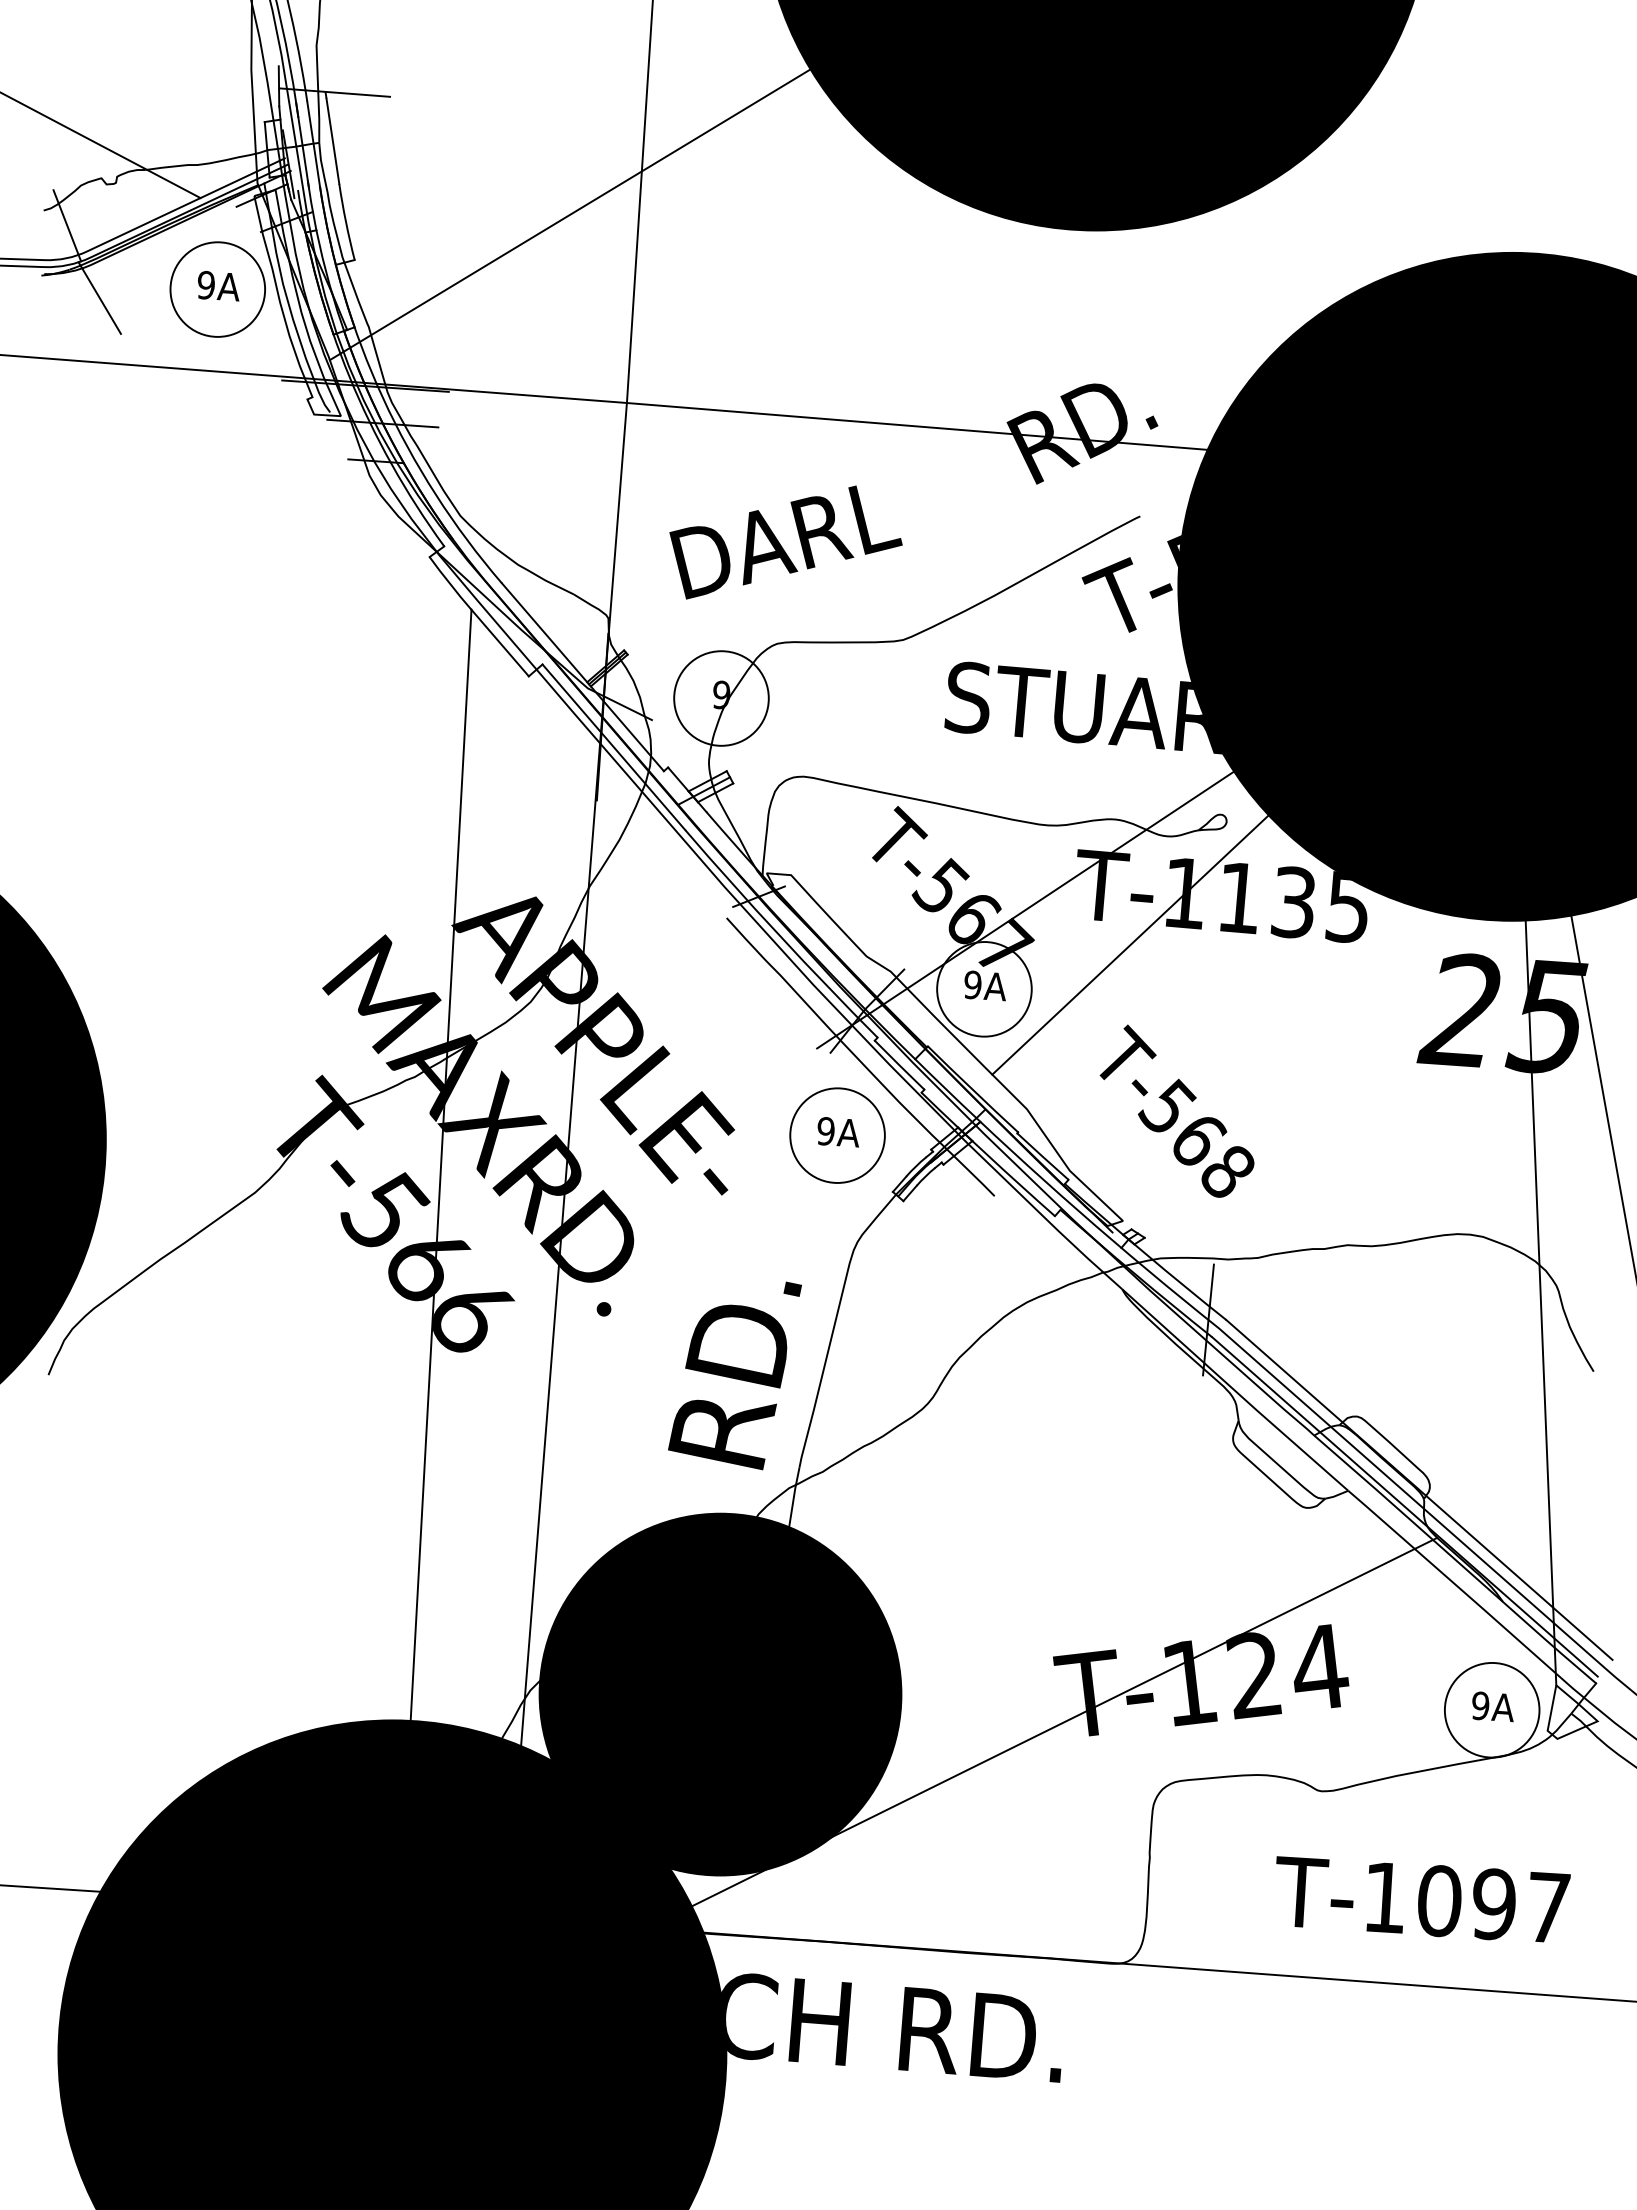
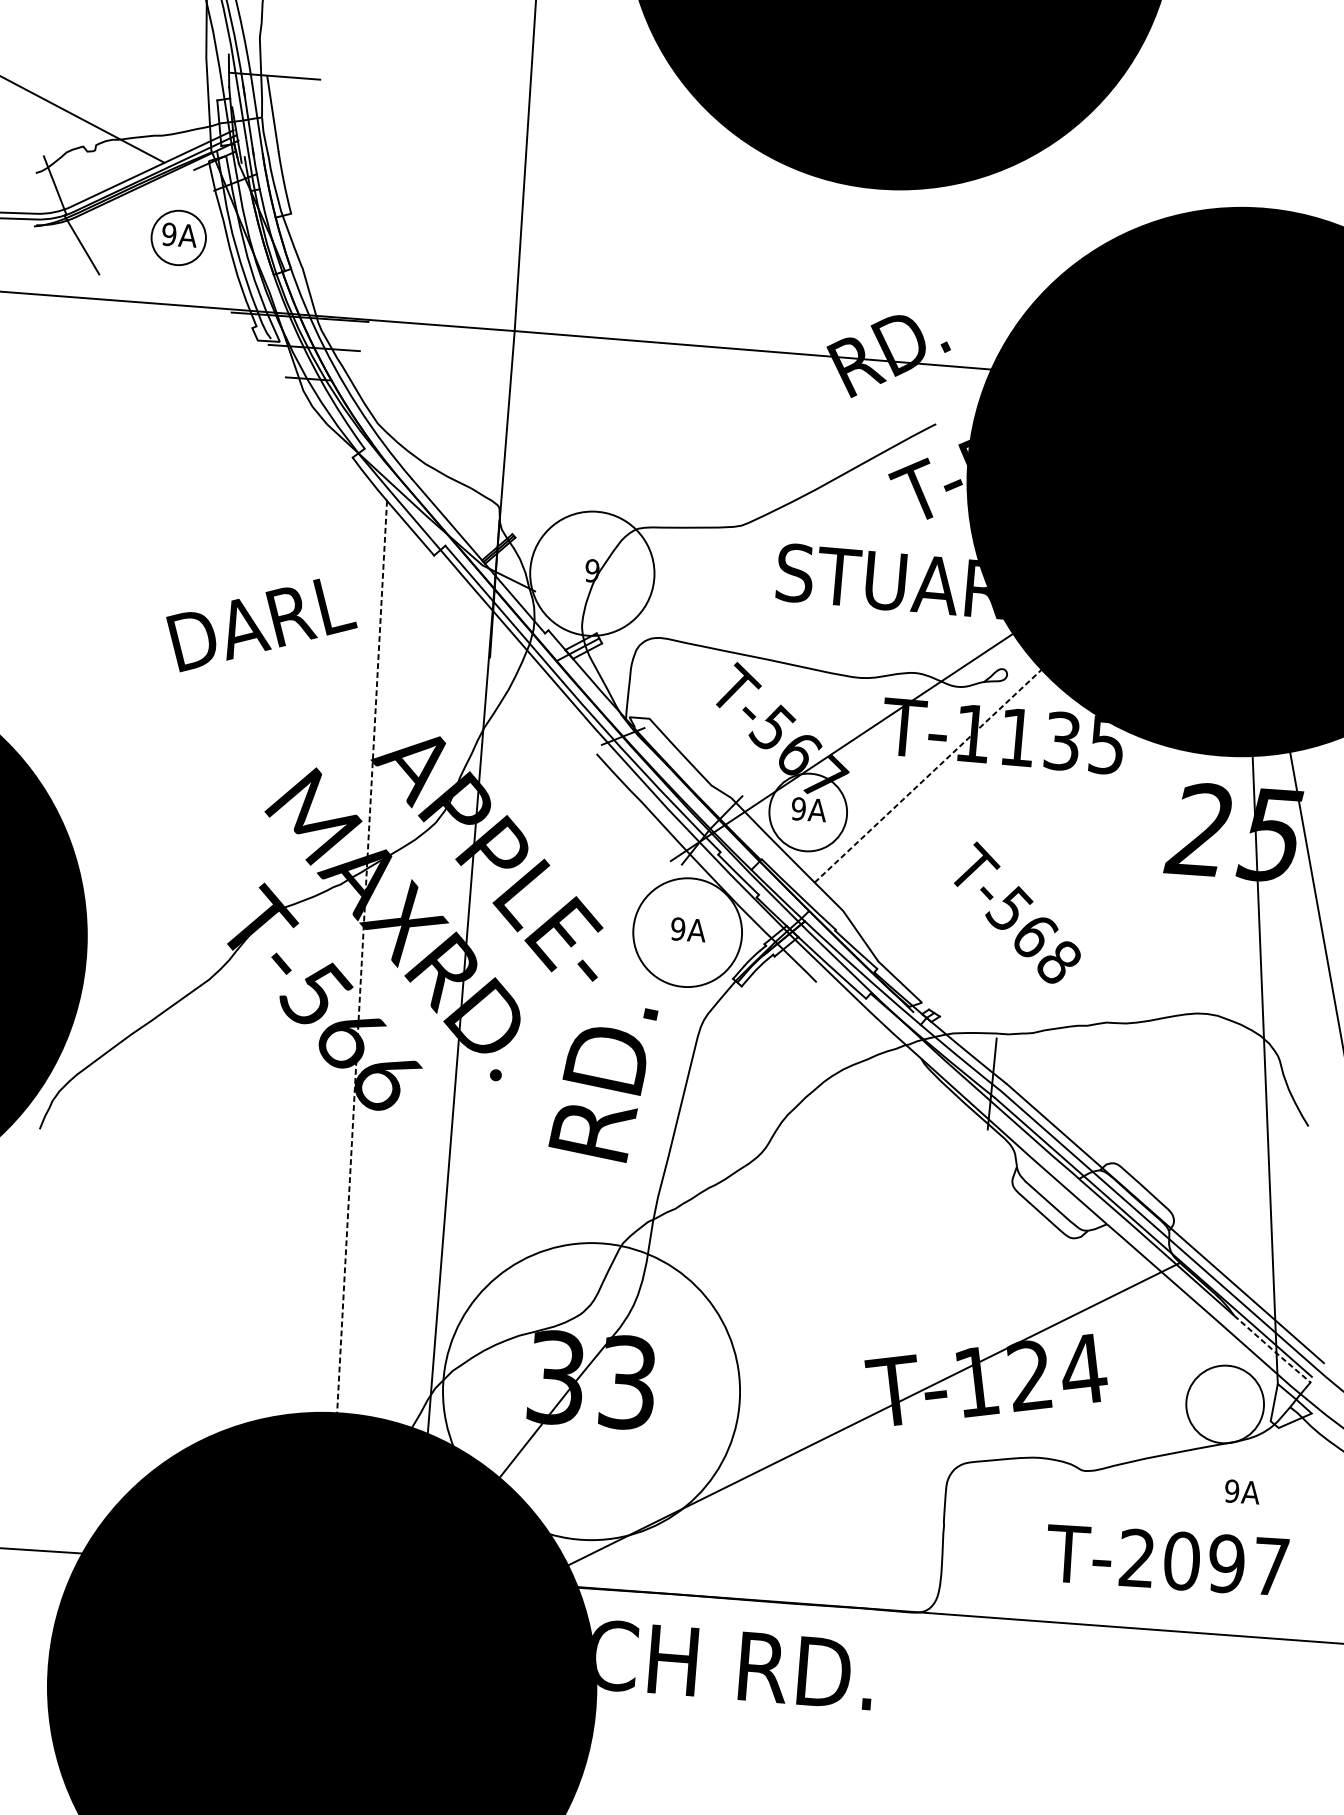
line: (569, 214) -> (467, 176), removed
circle: (217, 289) -> (178, 237), size x0.7
text: (785, 542) -> (261, 625), moved
circle: (721, 698) -> (592, 573), size x1.6
line: (1130, 944) -> (928, 775), solid -> dashed
text: (1176, 1110) -> (1016, 912), moved
circle: (837, 1135) -> (687, 932), size x1.4
line: (441, 1165) -> (362, 957), solid -> dashed
text: (734, 1375) -> (603, 1085), moved
line: (1549, 1643) -> (1272, 1349), solid -> dashed
fill: (720, 1694) -> (591, 1391), removed
text: (1492, 1706) -> (1241, 1491), moved
text: (1383, 1897) -> (1135, 1558), T-1097 -> T-2097

